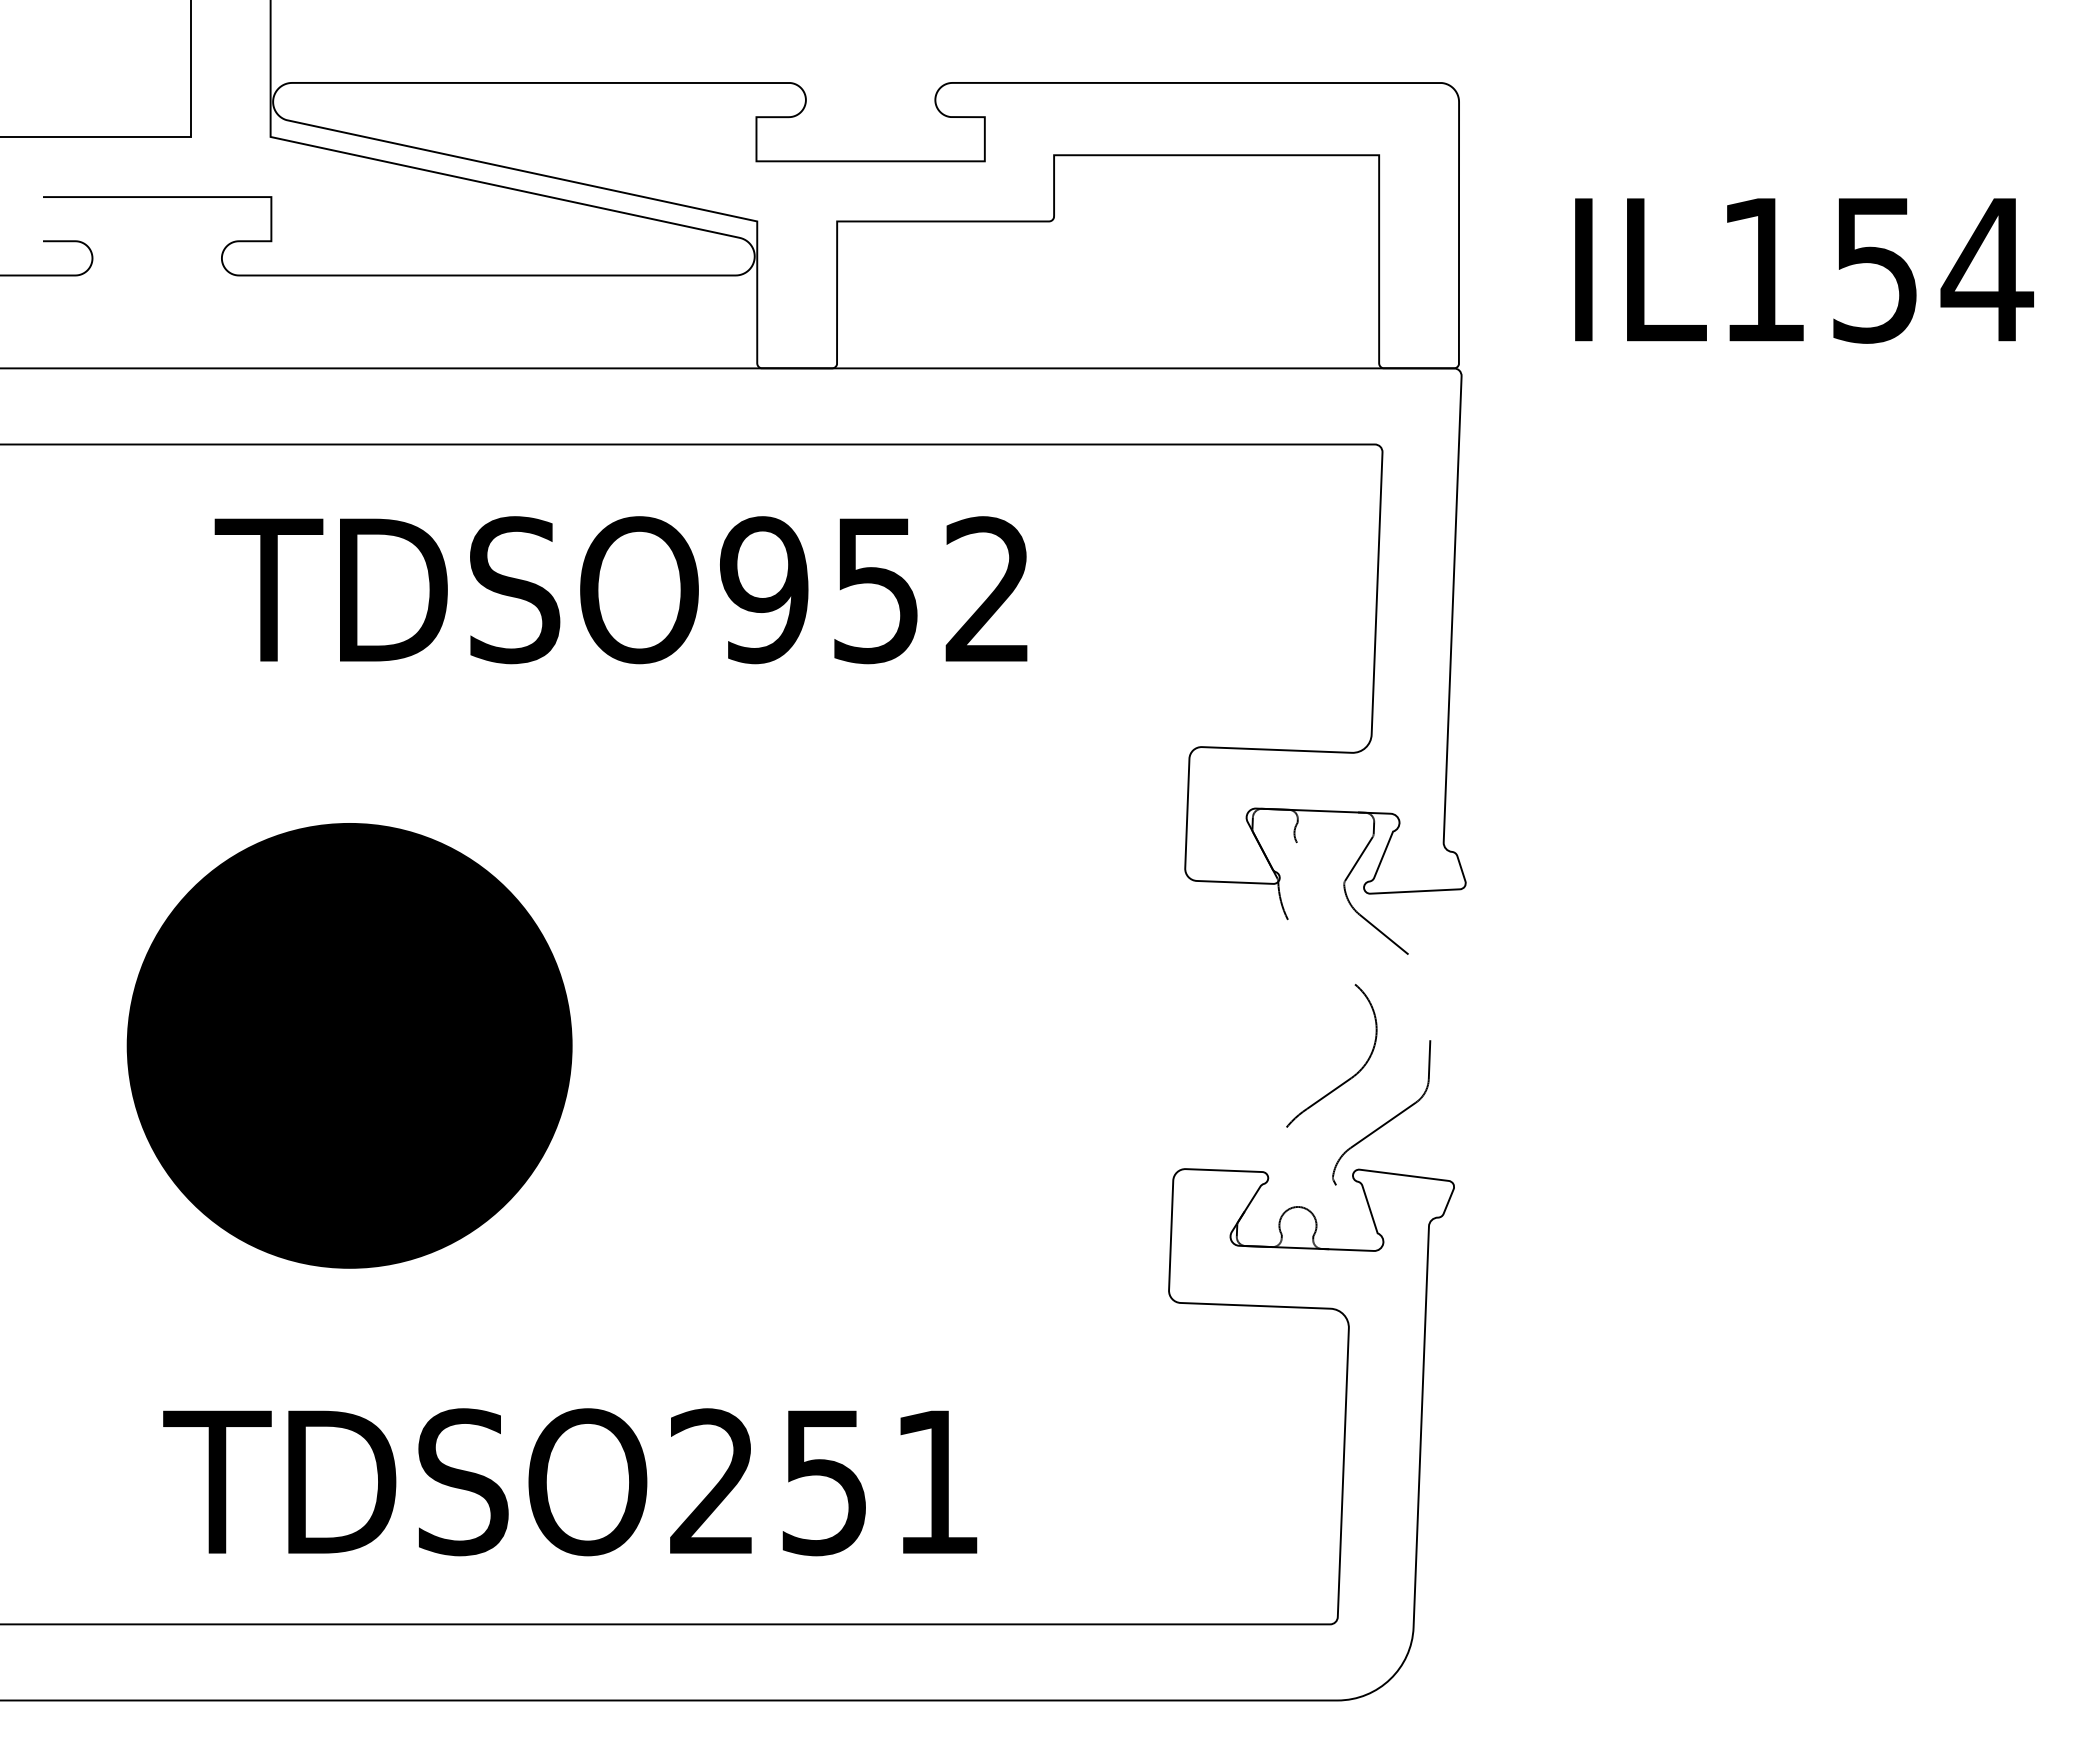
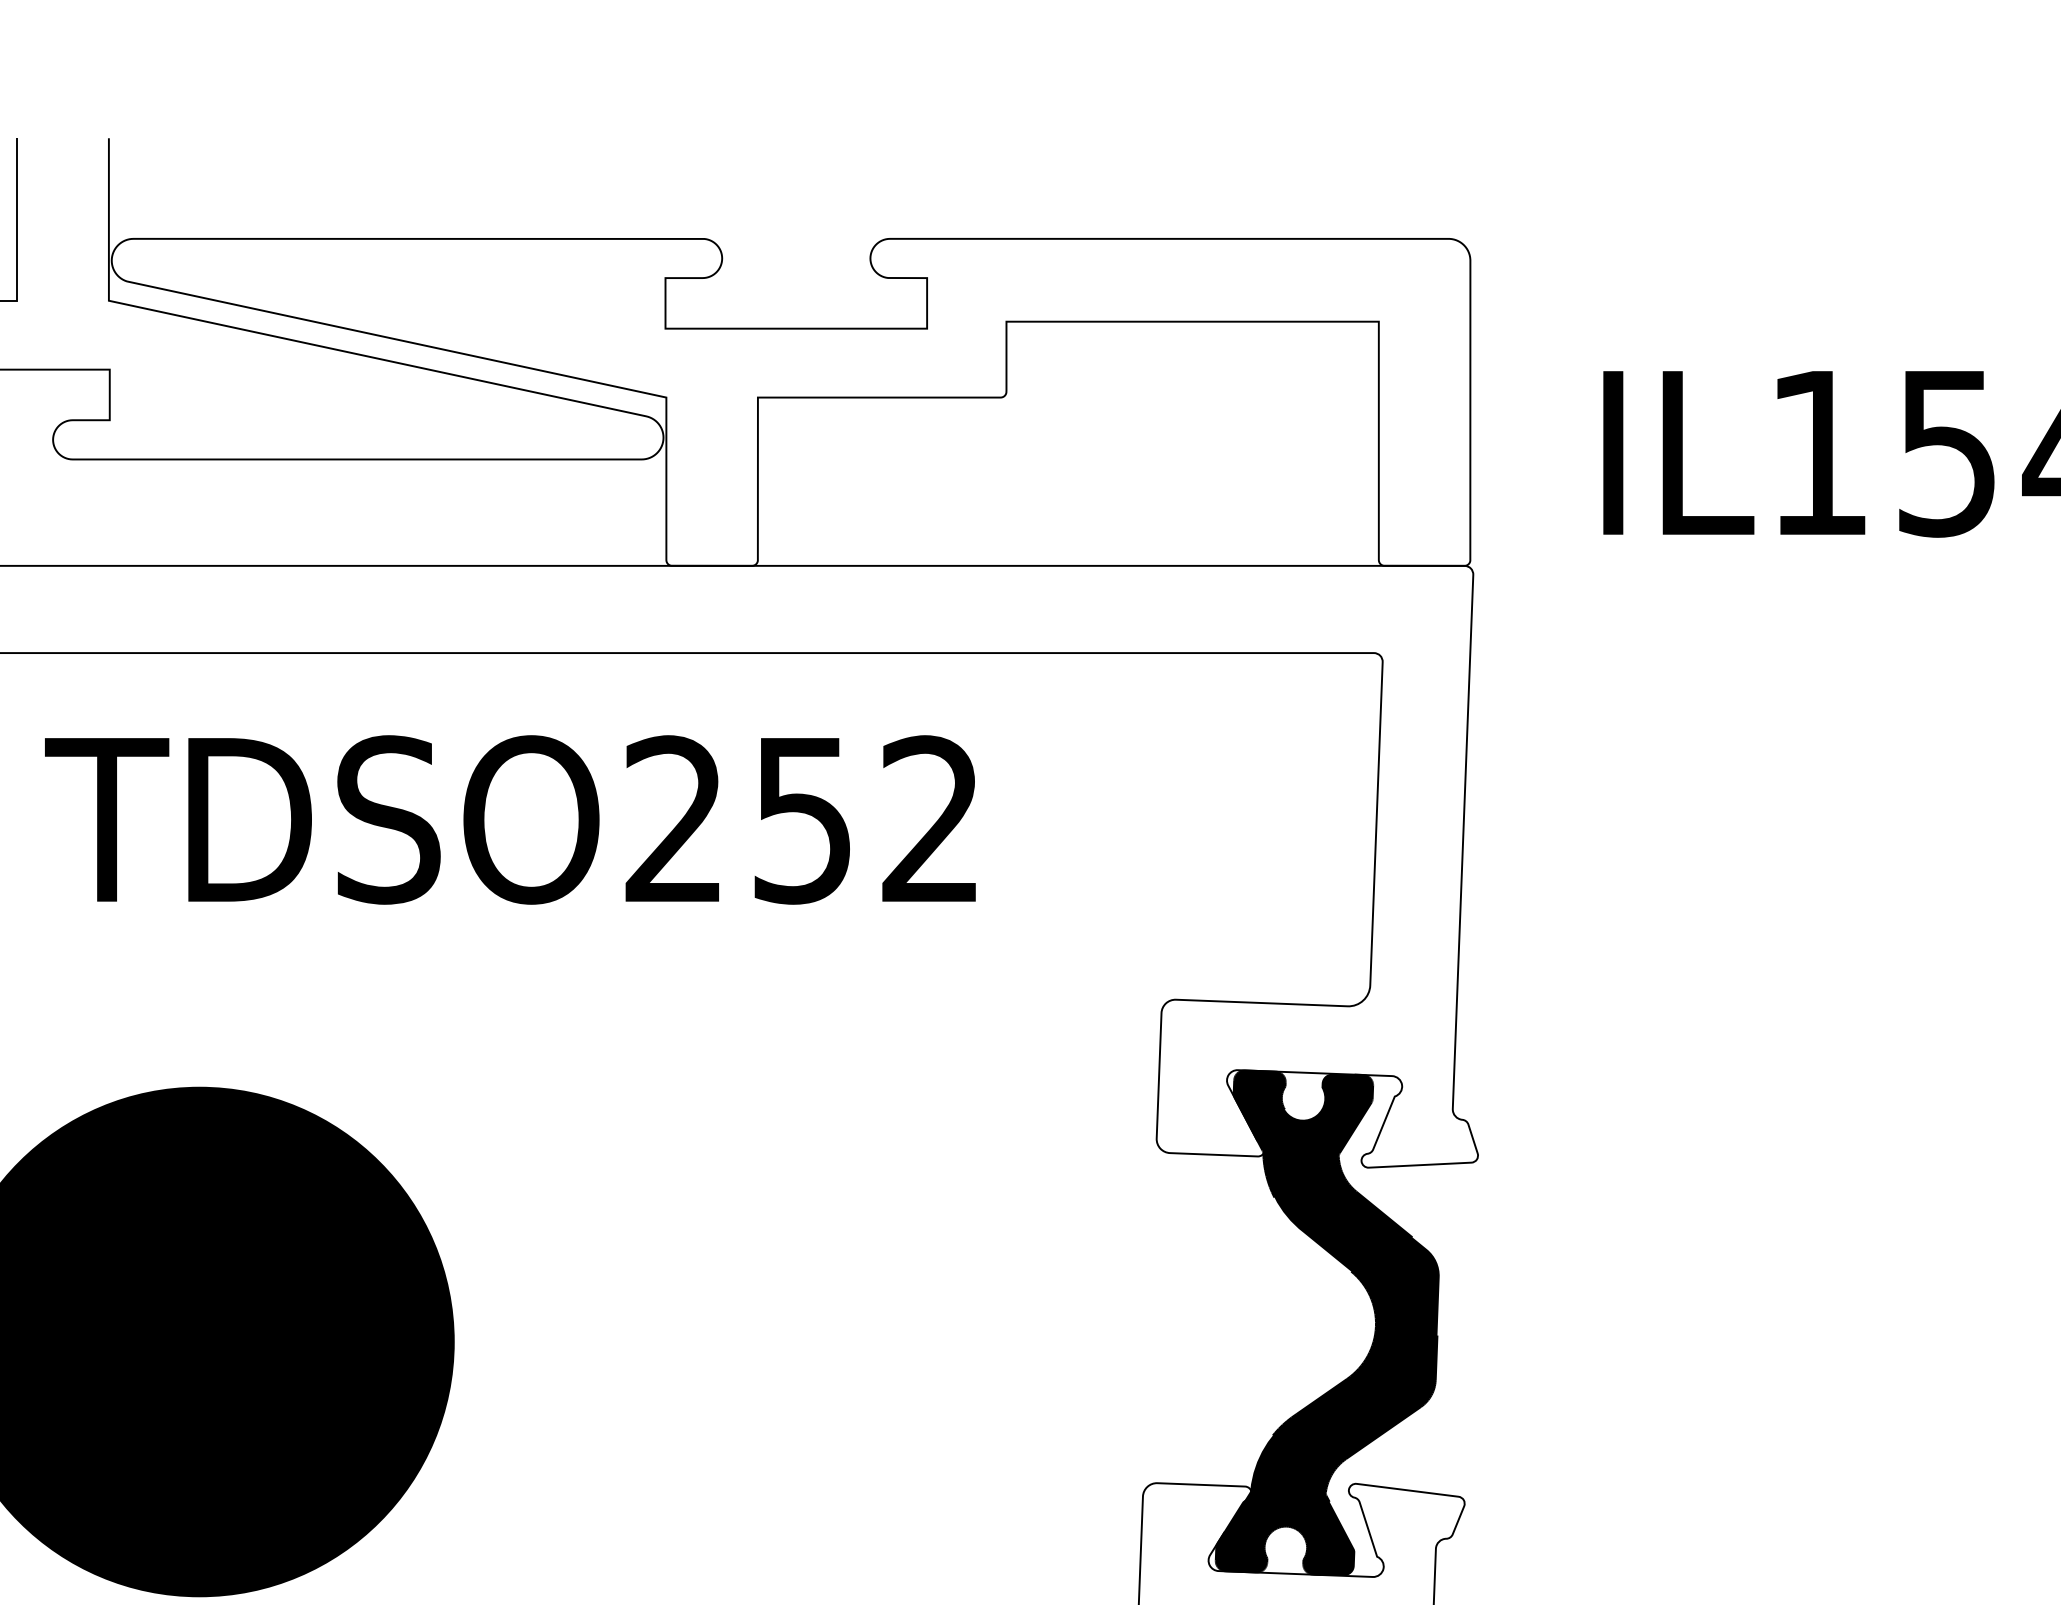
text: (764, 590) -> (674, 820), TDSO952 -> TDSO252
fill: (1334, 1029) -> (1327, 1323), added

